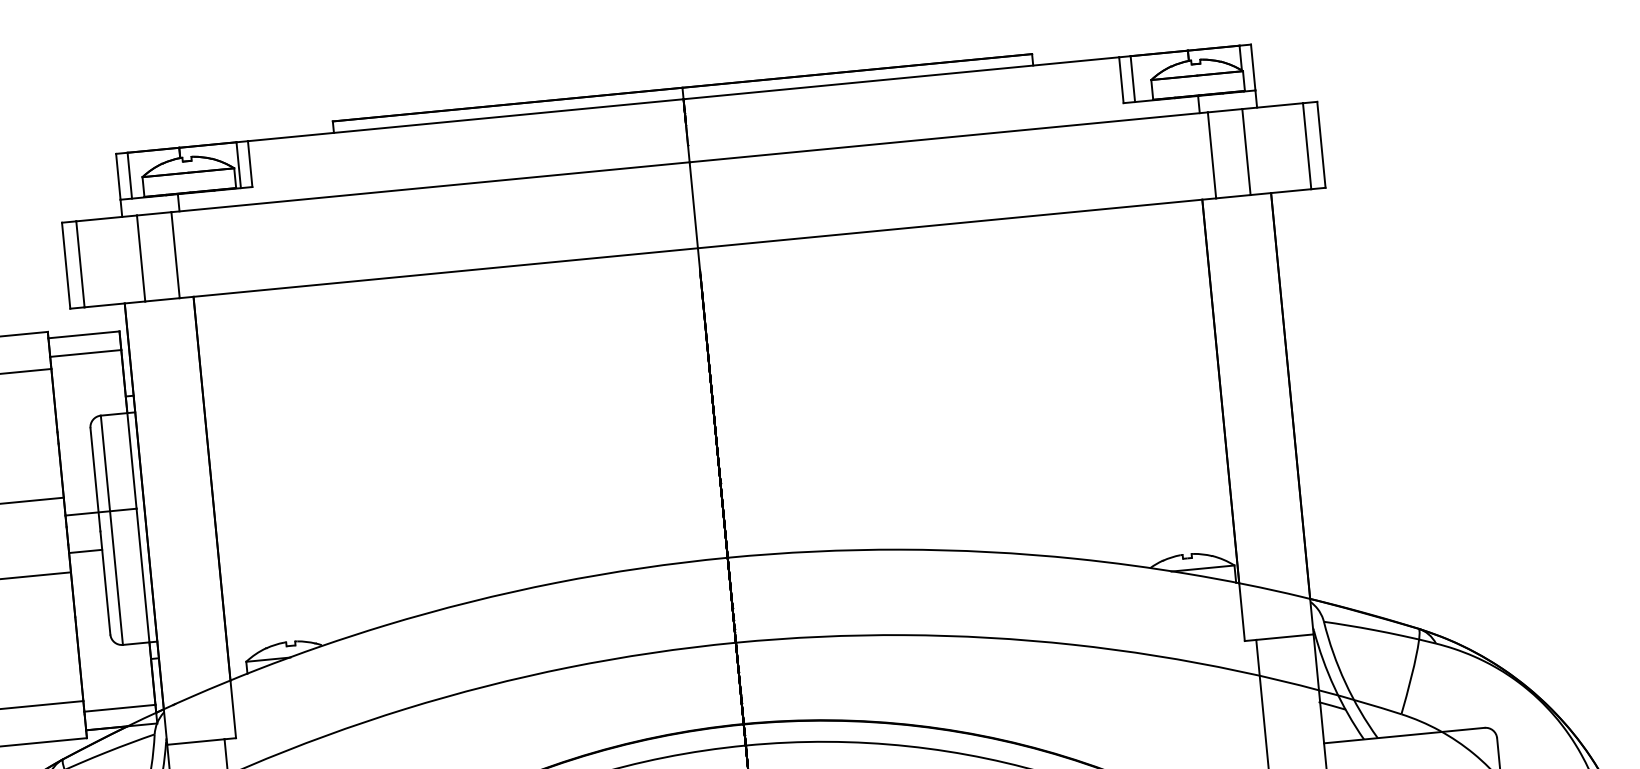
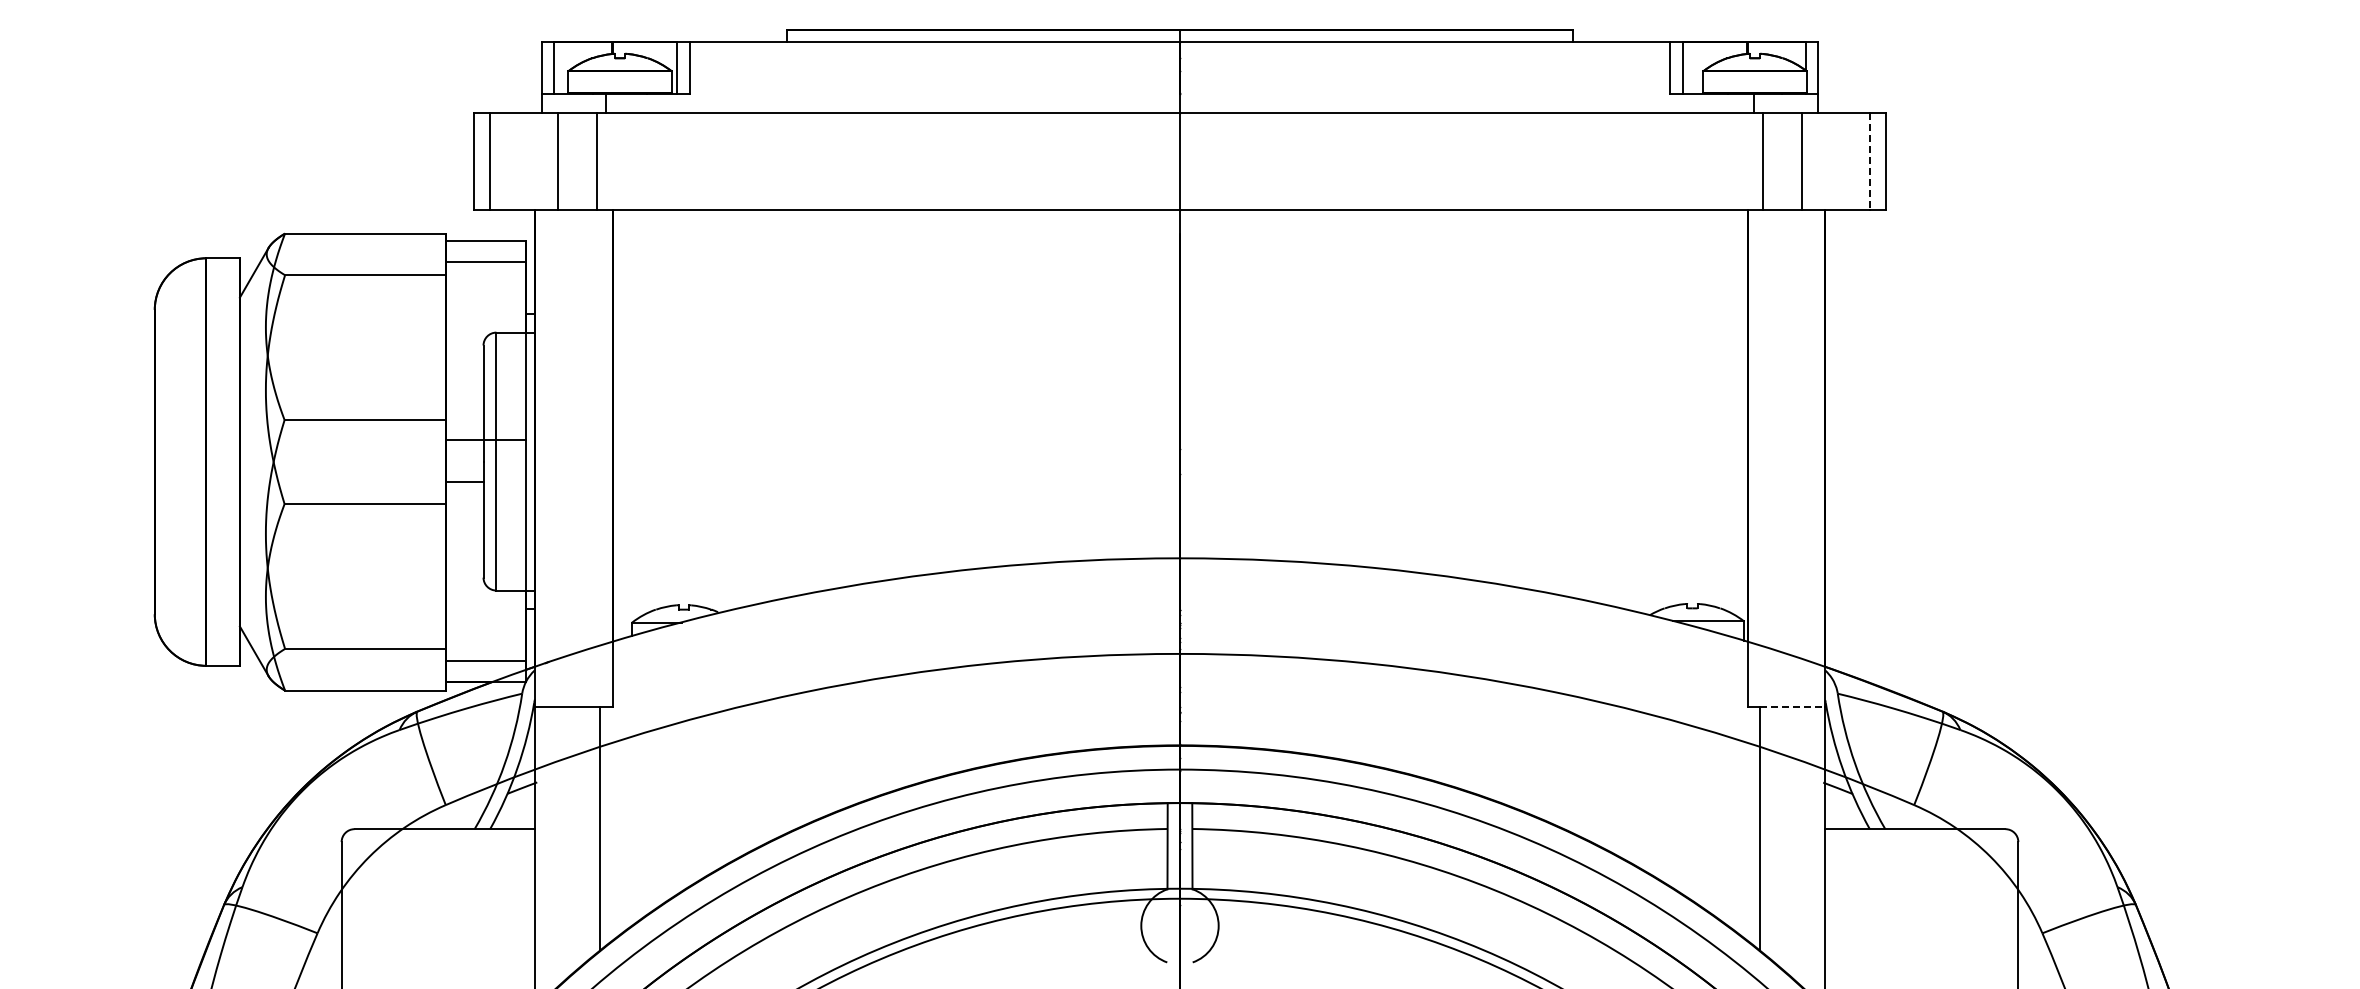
line: (1307, 146) -> (1870, 162), solid -> dashed
line: (1285, 636) -> (1793, 706), solid -> dashed

